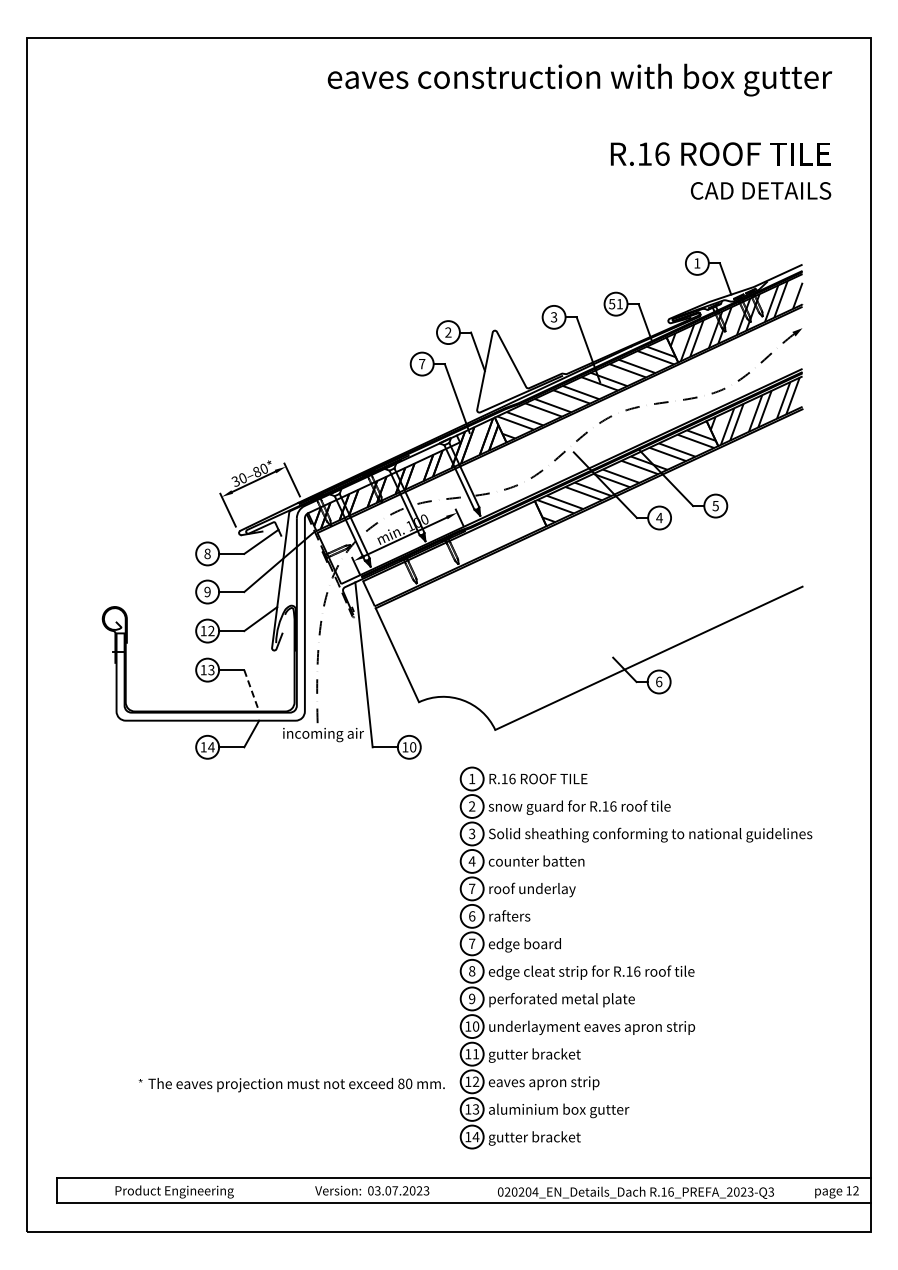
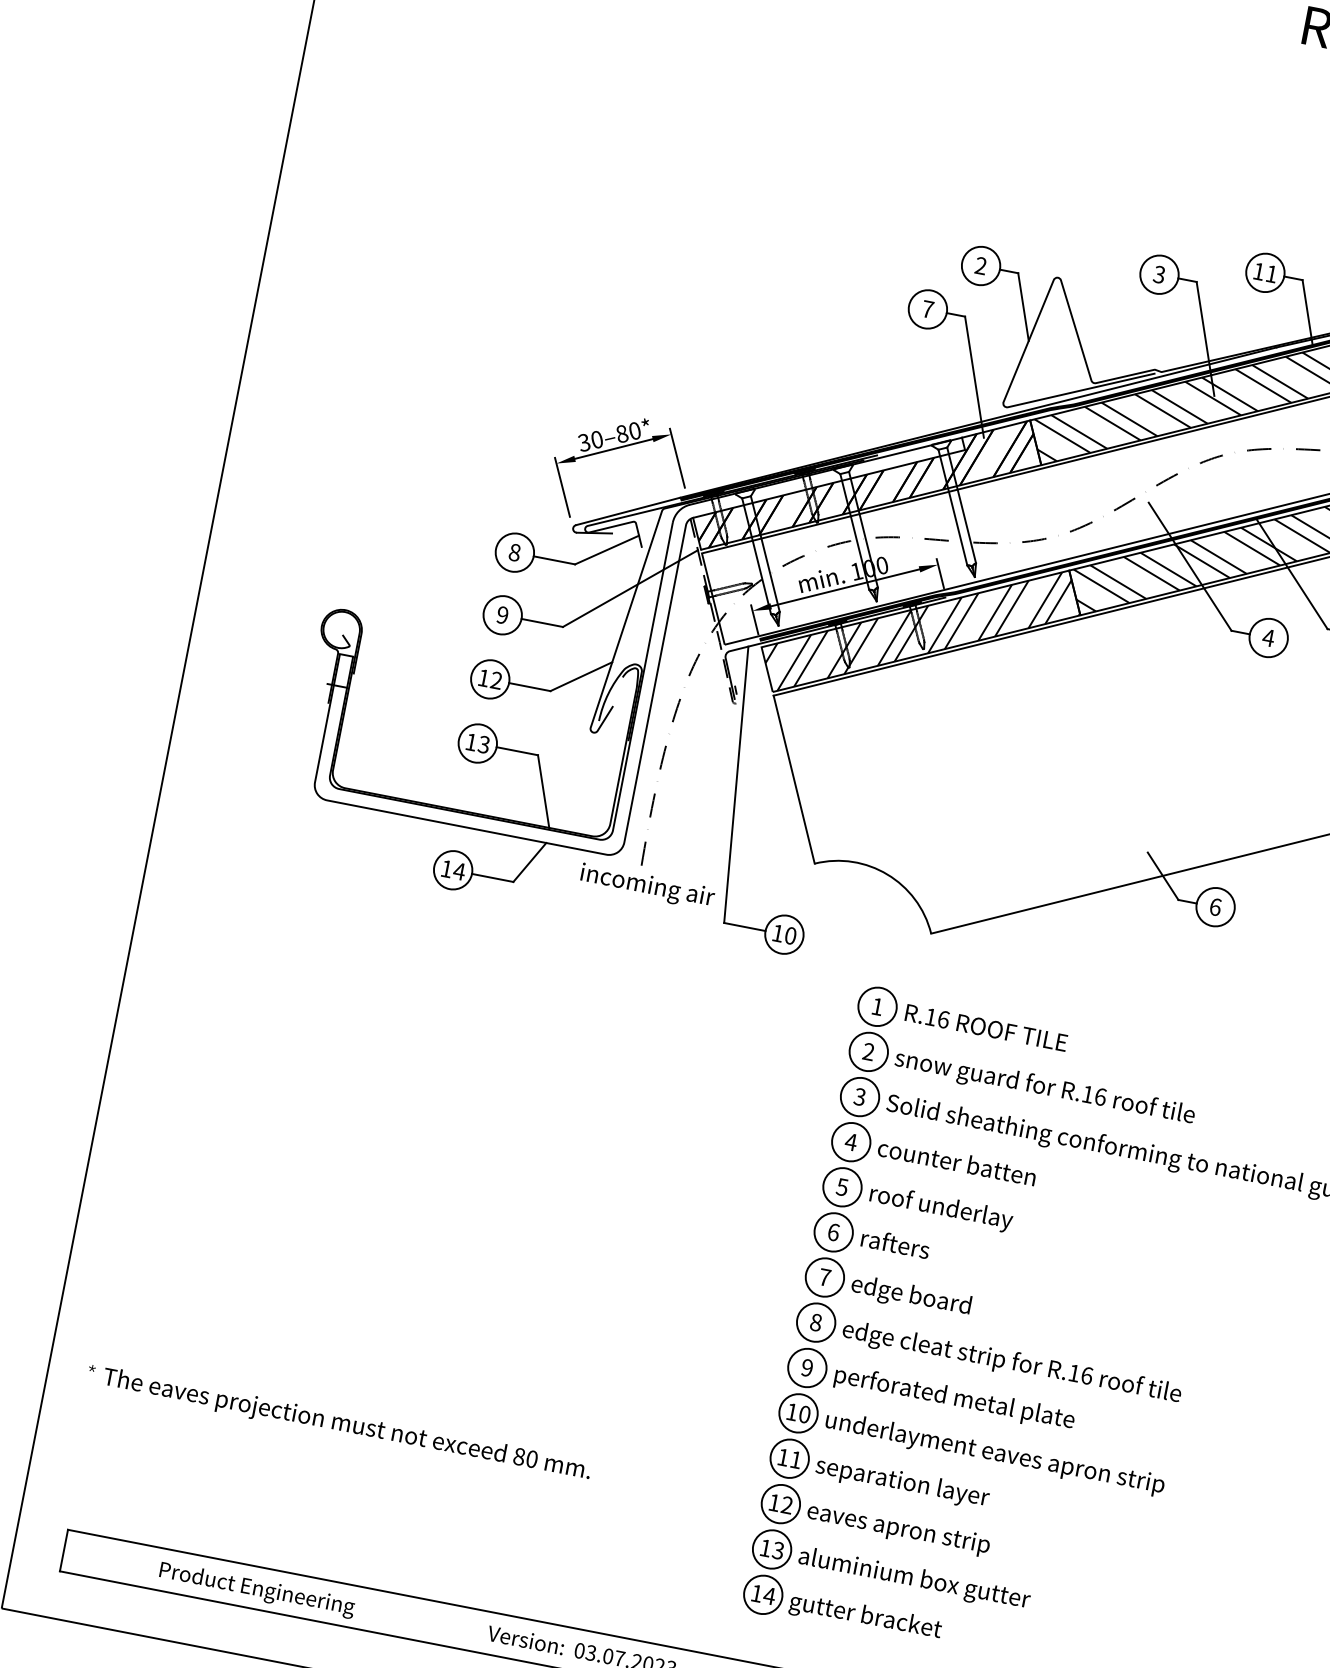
text: (612, 304) -> (1259, 272), 51 -> 11
hatch: (456, 554) -> (923, 633), added
line: (251, 690) -> (543, 790), dashed -> solid
text: (472, 888) -> (843, 1186), 7 -> 5
text: (540, 1055) -> (901, 1482), gutter bracket -> separation layer
text: (291, 1084) -> (338, 1422), moved

